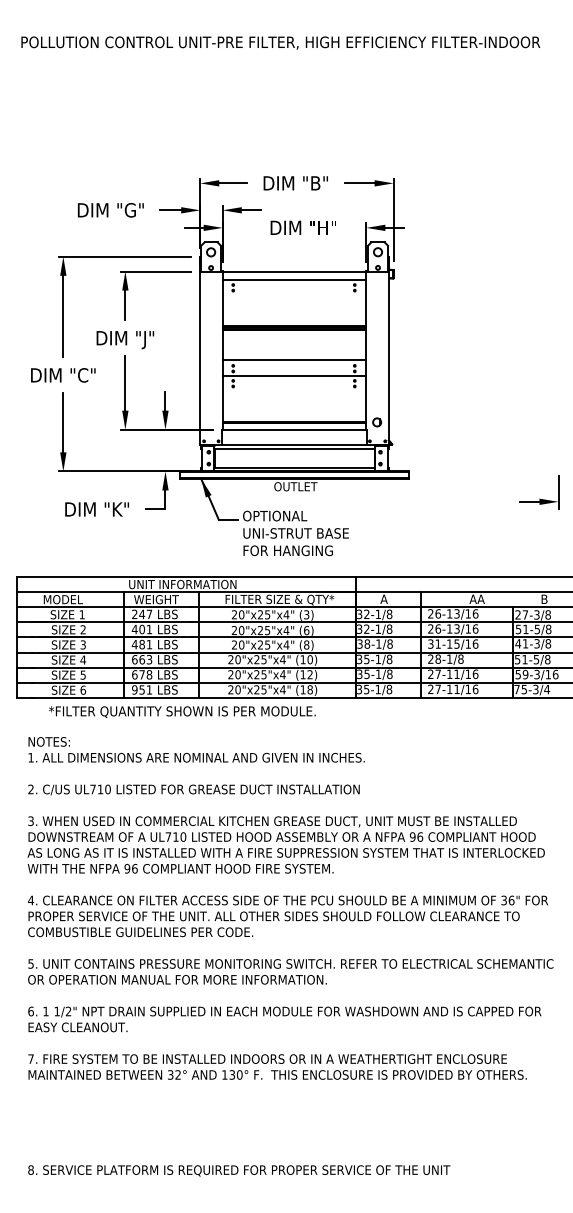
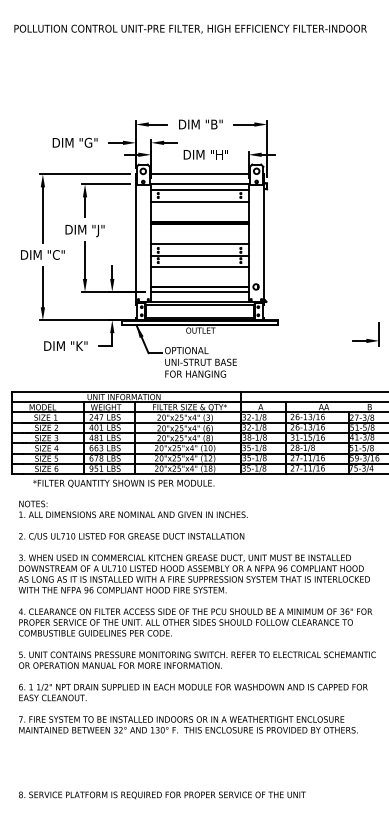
line: (293, 256) -> (199, 174), added
line: (293, 296) -> (199, 201), added
line: (293, 392) -> (199, 266), added

